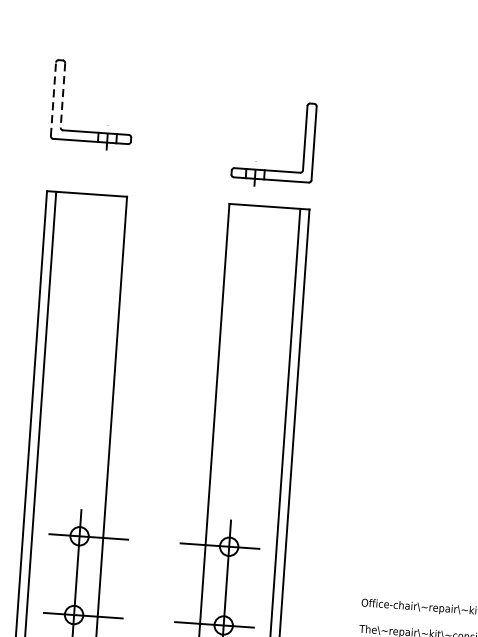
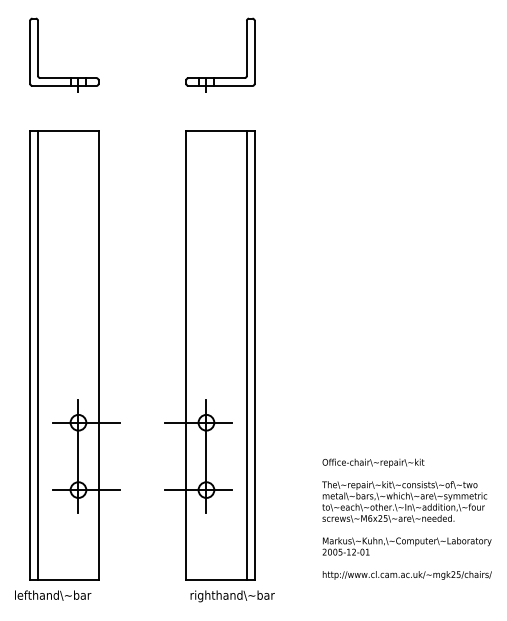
line: (63, 95) -> (38, 48), dashed -> solid
line: (53, 98) -> (30, 51), dashed -> solid
part: (272, 170) -> (220, 77), moved

